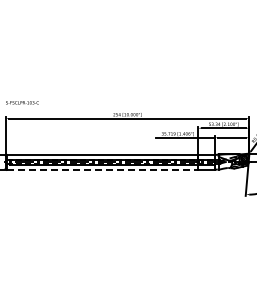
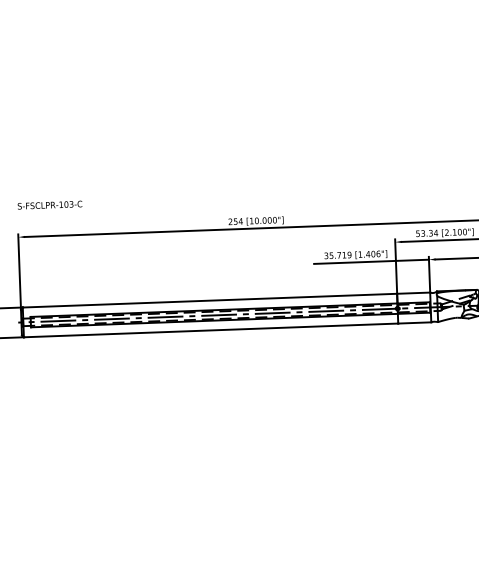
line: (102, 169) -> (211, 329), dashed -> solid

